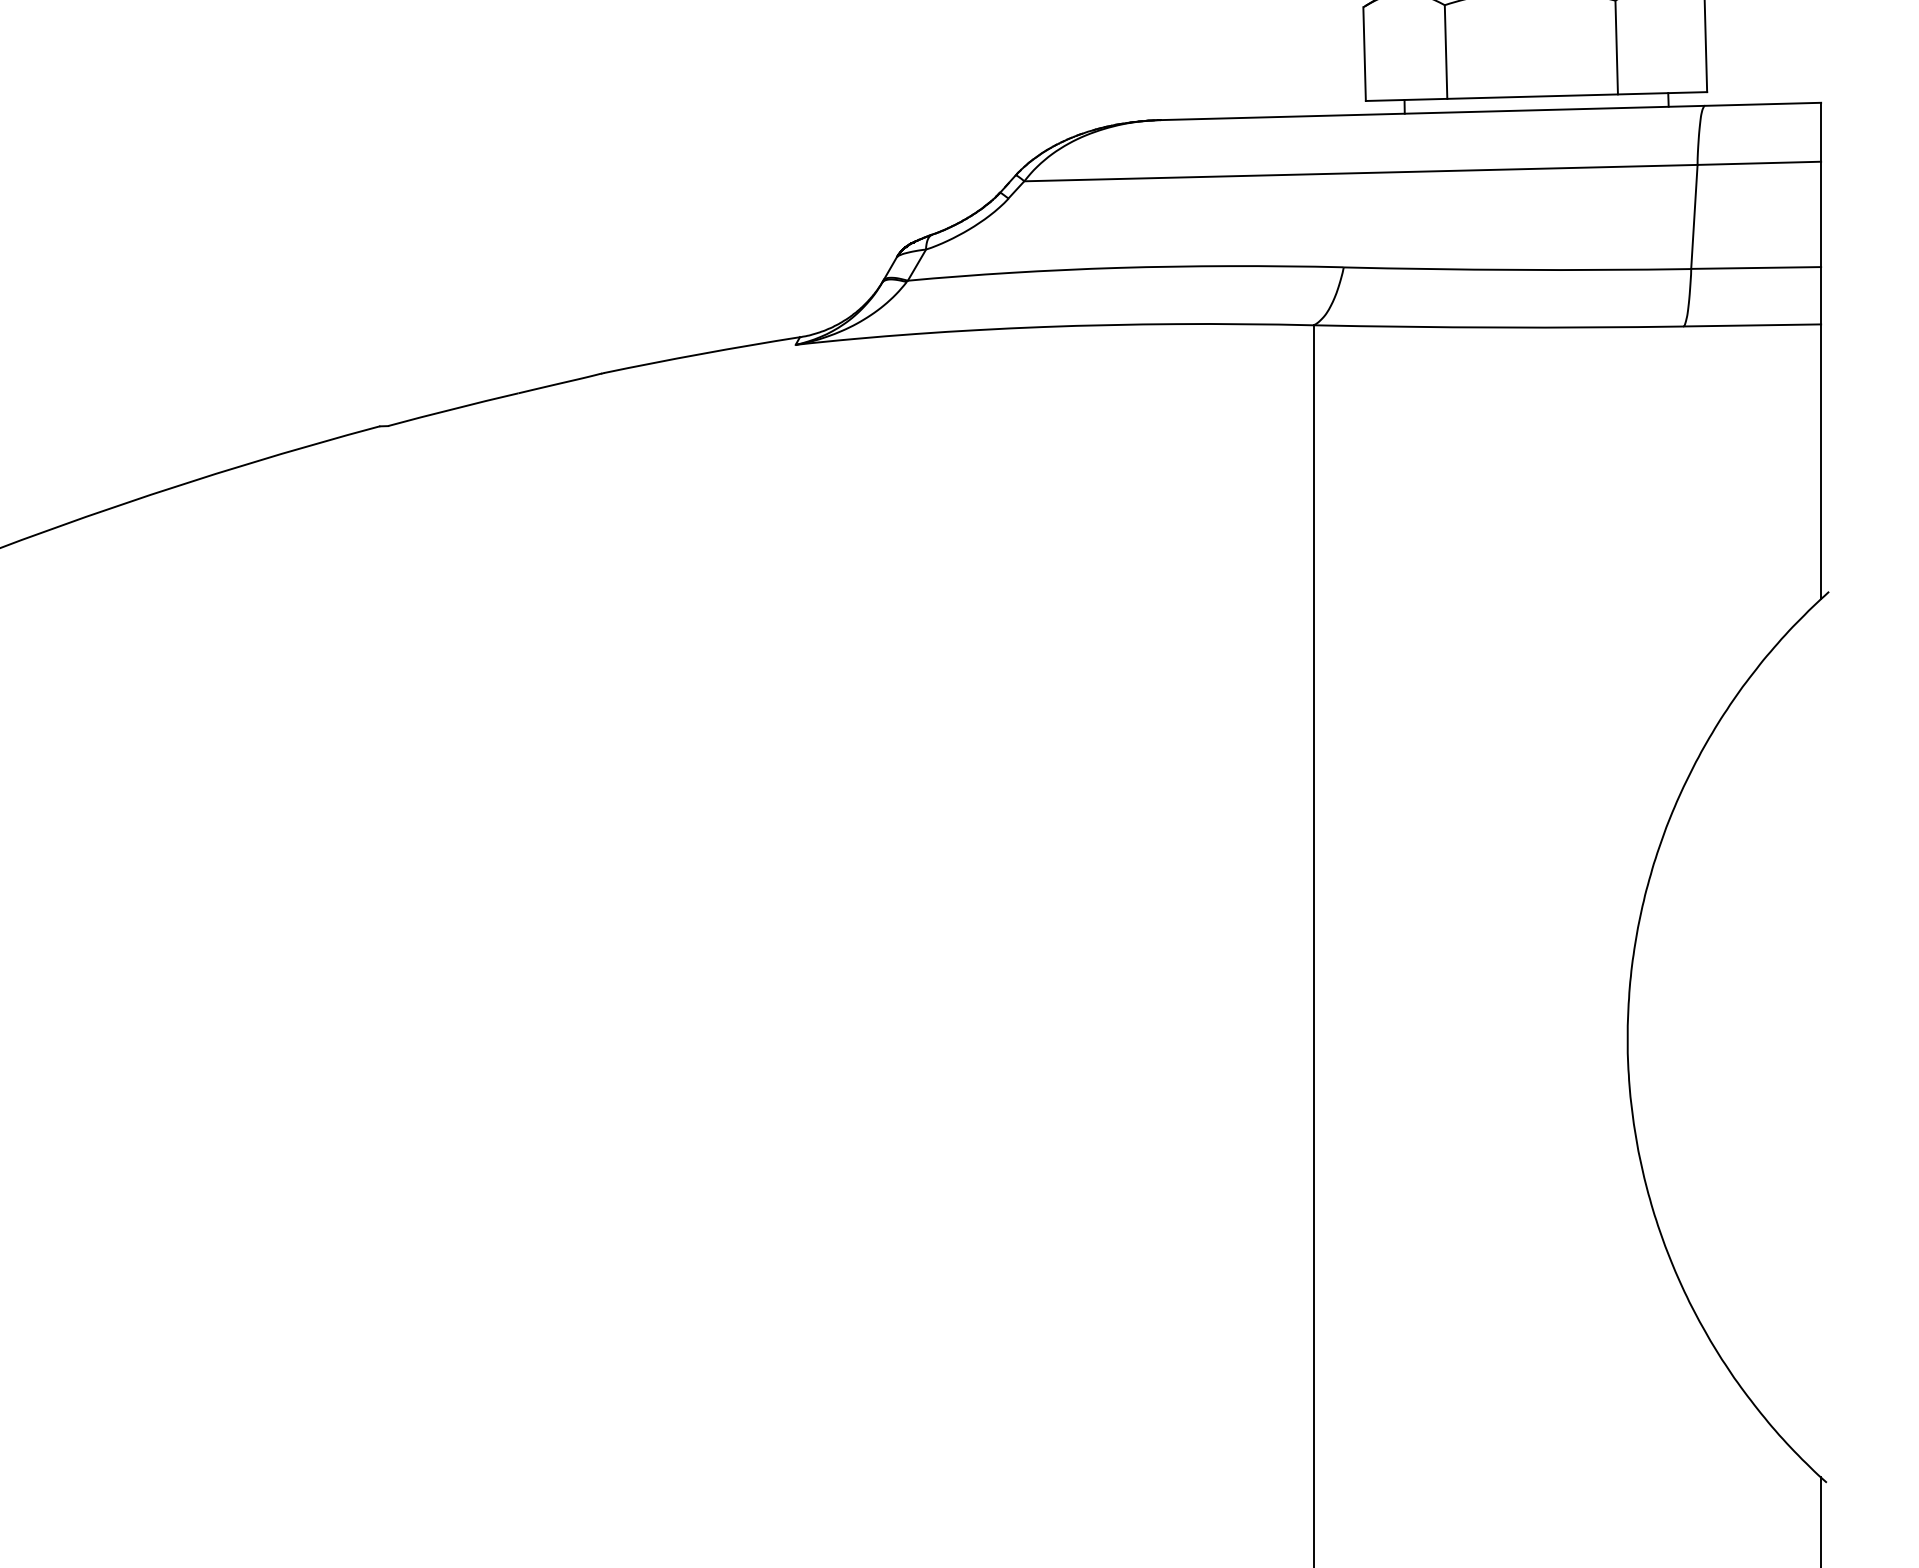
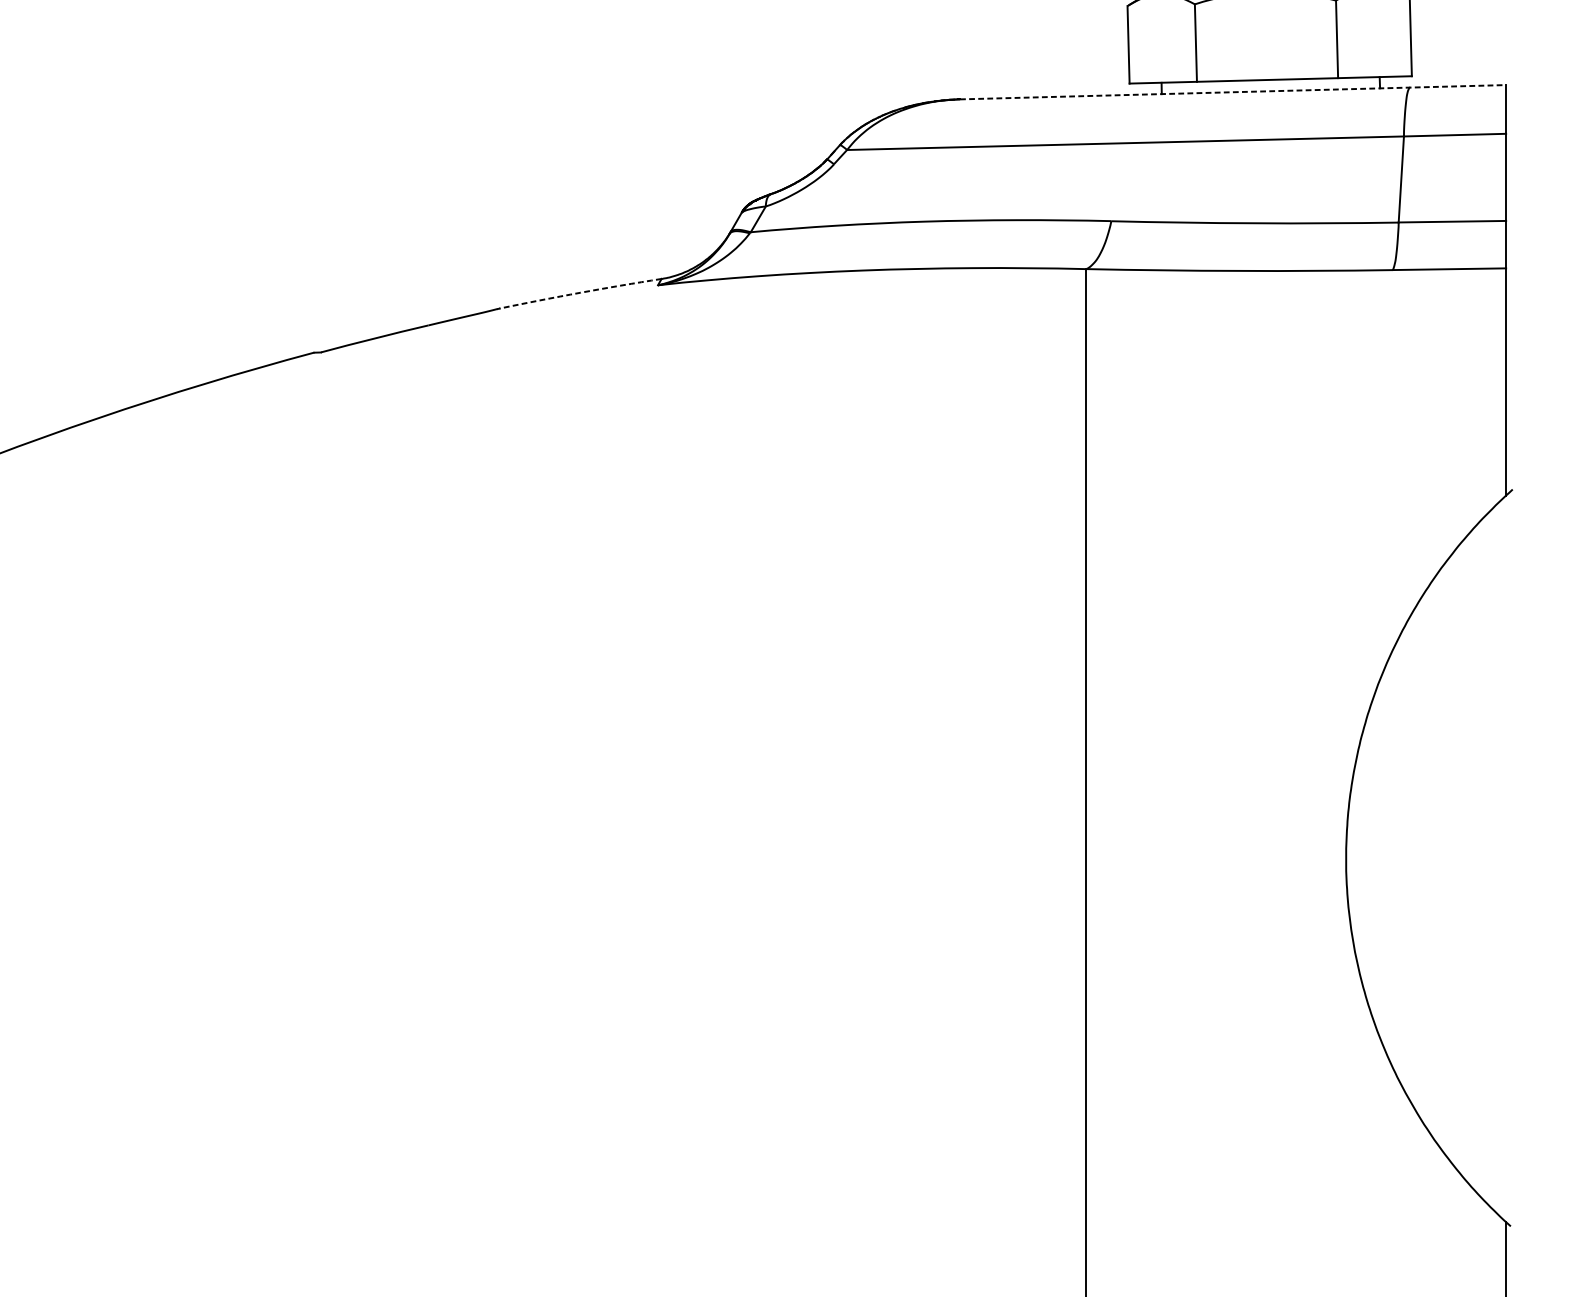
line: (1491, 111) -> (1233, 92), solid -> dashed
arc: (701, 353) -> (580, 292), solid -> dashed

